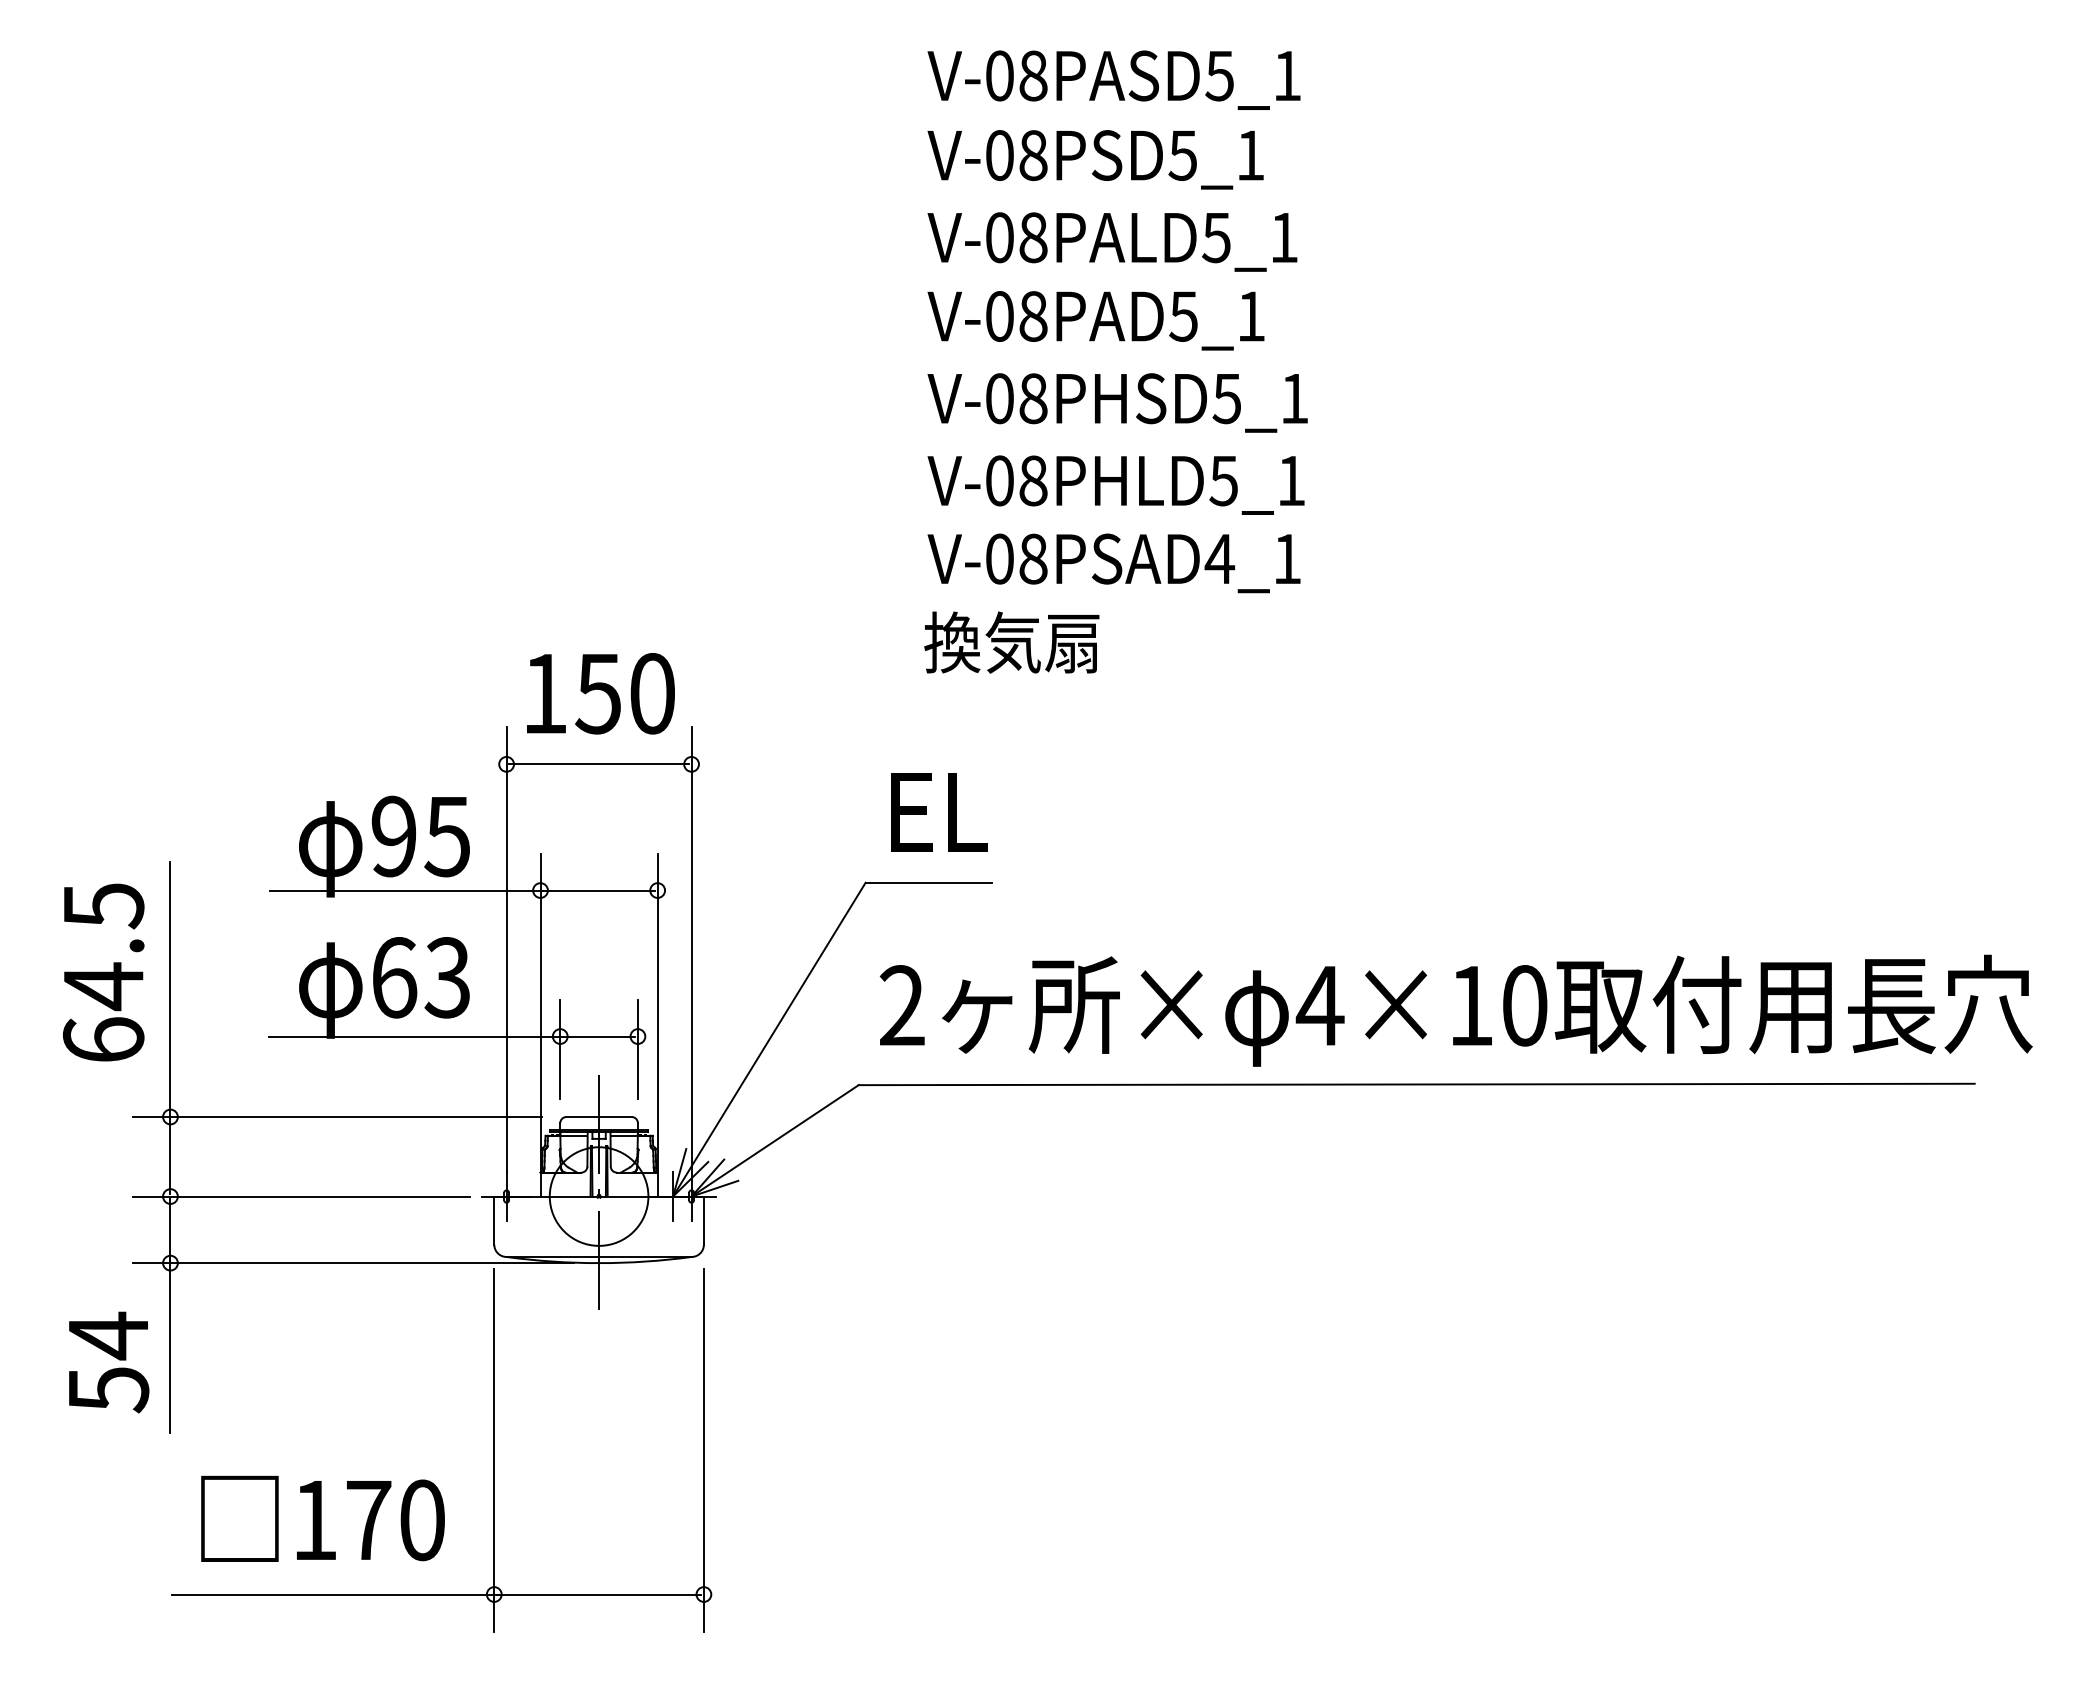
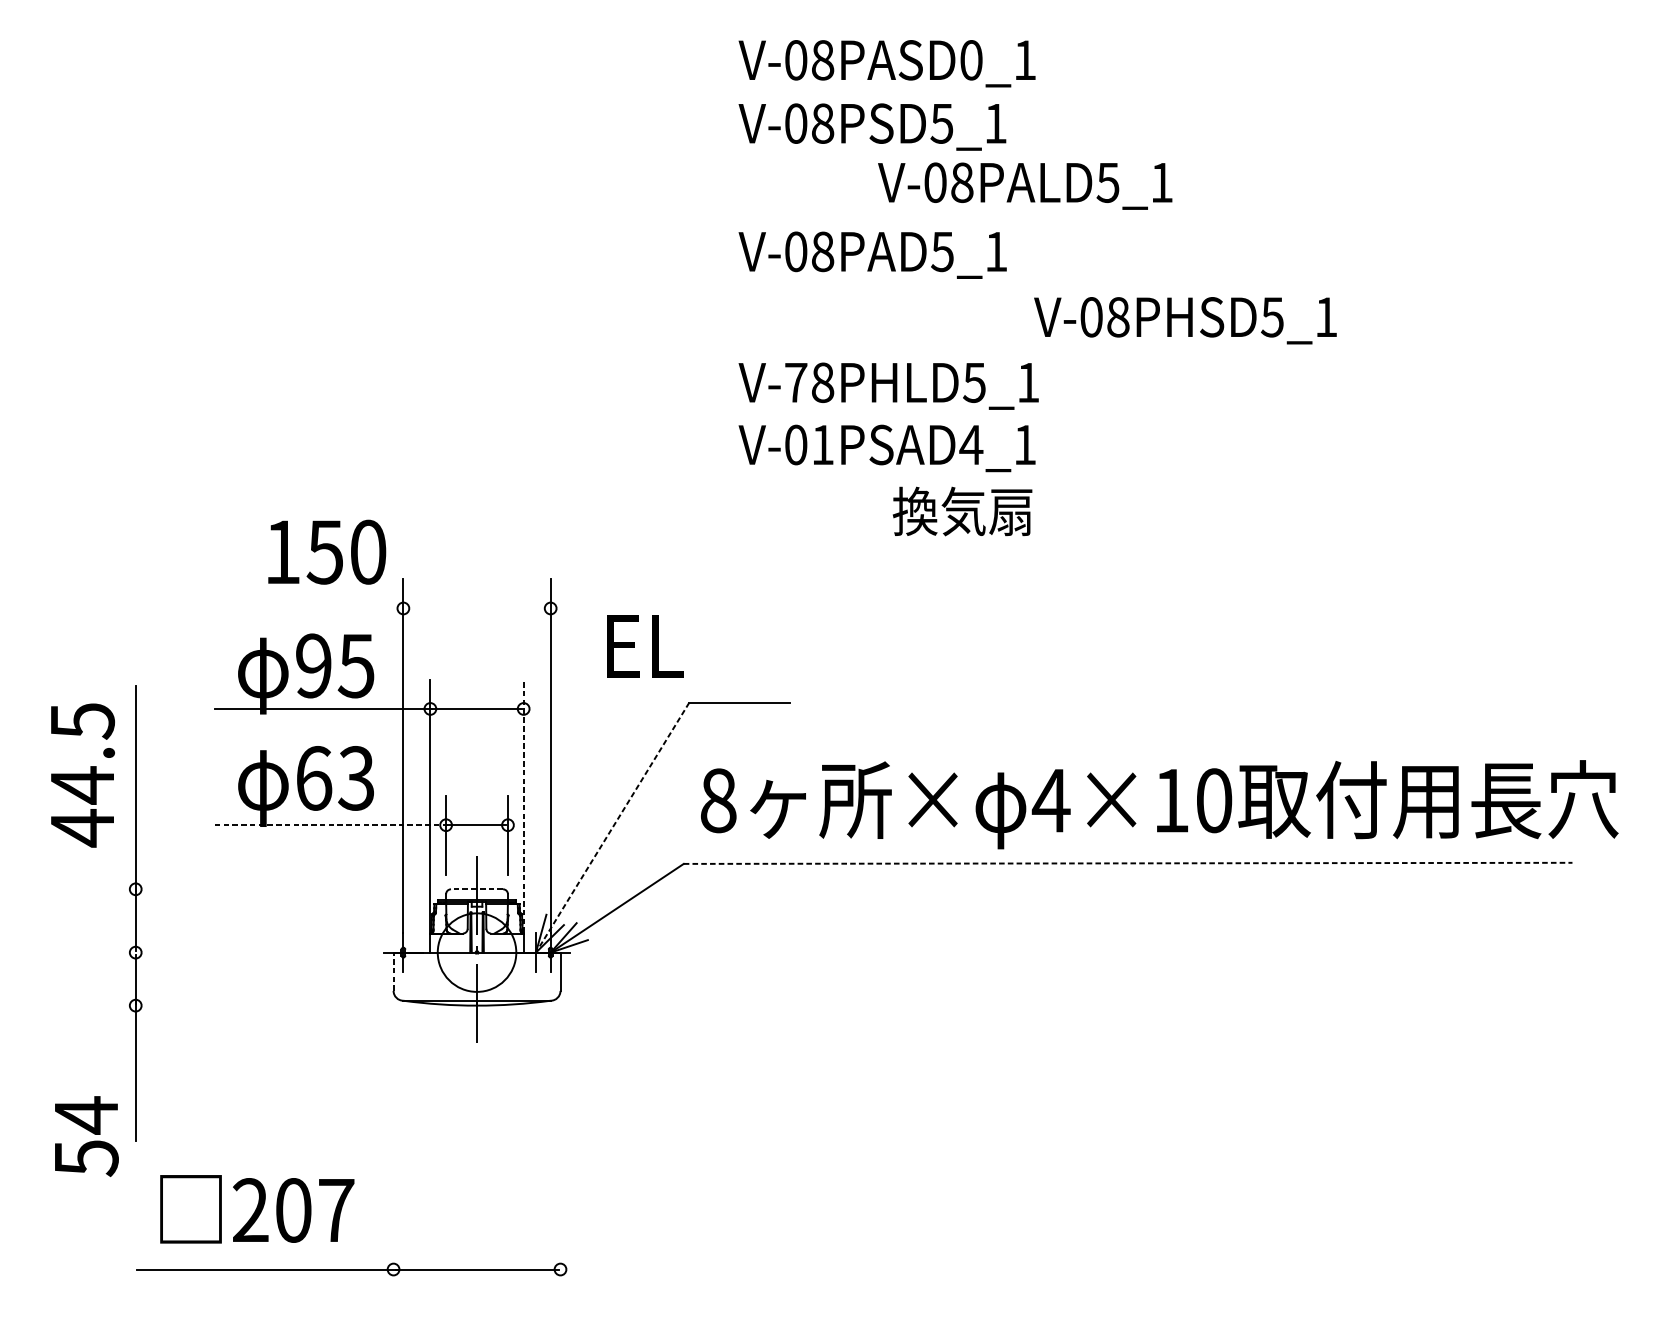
text: (1219, 75) -> (971, 59), V-08PASD5_1 -> V-08PASD0_1
text: (1112, 241) -> (1025, 185), moved
text: (1117, 402) -> (1185, 320), moved
text: (999, 480) -> (795, 382), V-08PHLD5_1 -> V-78PHLD5_1
text: (1033, 558) -> (822, 444), V-08PSAD4_1 -> V-01PSAD4_1
text: (1011, 642) -> (962, 511), moved
text: (600, 693) -> (326, 552), moved
line: (599, 764) -> (477, 608), removed
text: (939, 812) -> (645, 646), moved
text: (901, 1005) -> (717, 800), 2 -> 8
line: (657, 1012) -> (523, 806), solid -> dashed
line: (415, 1036) -> (330, 825), solid -> dashed
text: (103, 1040) -> (82, 828), 64.5 -> 44.5
line: (769, 1040) -> (612, 828), solid -> dashed
line: (1417, 1084) -> (1128, 863), solid -> dashed
line: (337, 1117) -> (268, 889), removed
line: (599, 1117) -> (477, 889), solid -> dashed
line: (301, 1196) -> (240, 952), removed
line: (494, 1220) -> (393, 971), solid -> dashed
line: (353, 1263) -> (281, 1005), removed
text: (109, 1362) -> (87, 1136), moved
line: (494, 1450) -> (393, 1154), removed
line: (703, 1450) -> (560, 1154), removed
text: (368, 1520) -> (293, 1210), 170 -> 207

